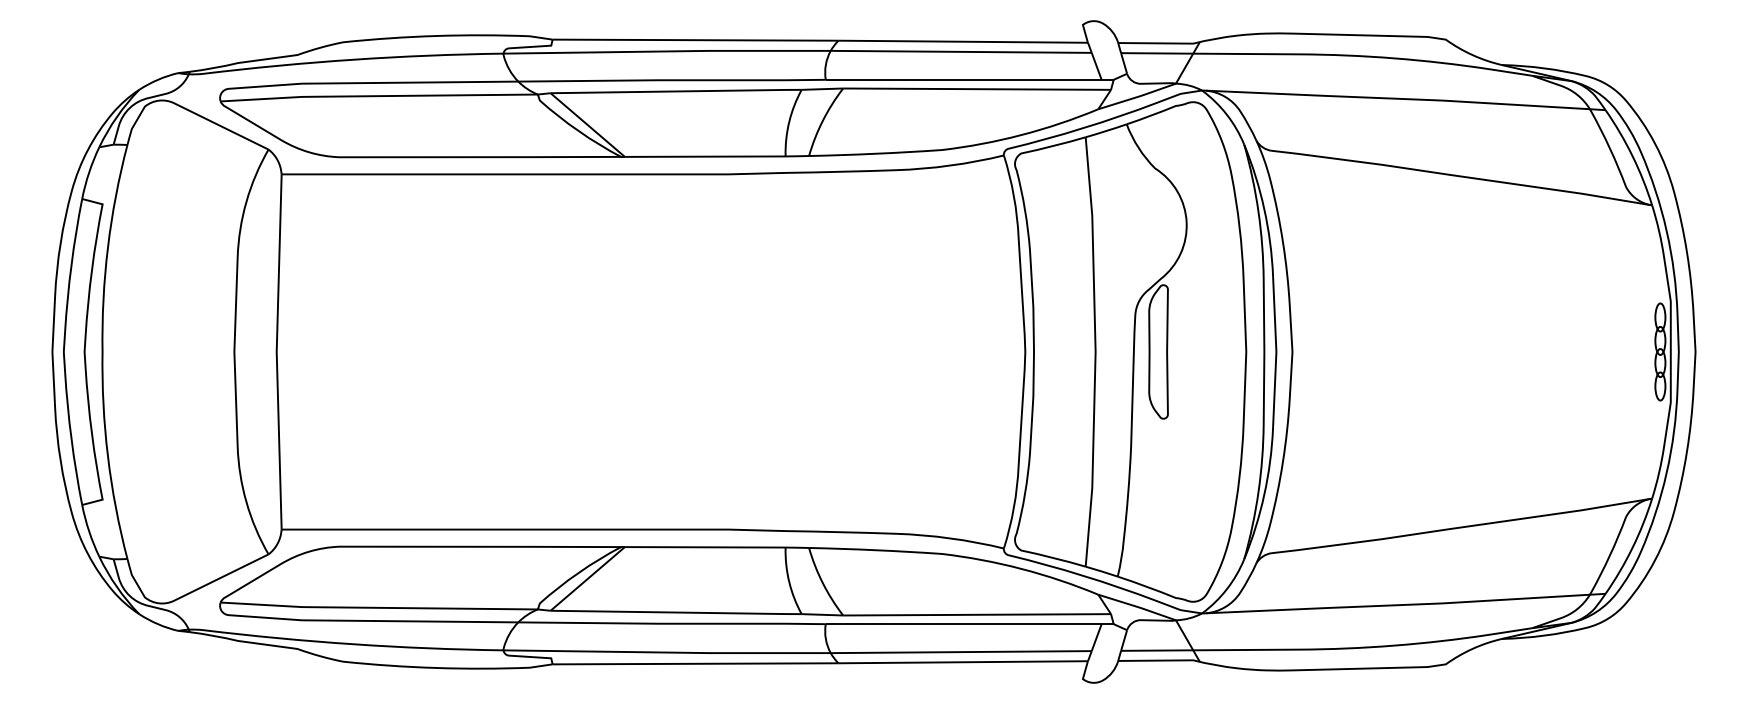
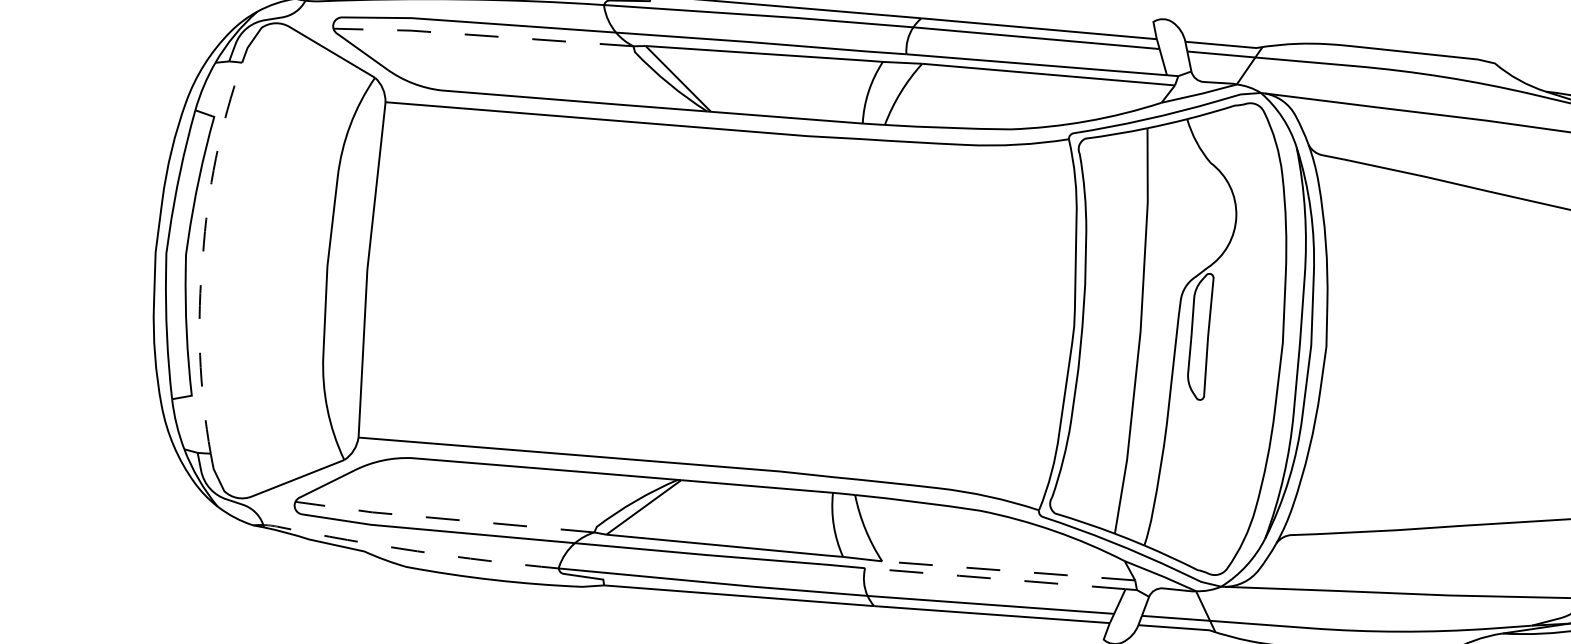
line: (378, 96) -> (482, 36), solid -> dashed
line: (102, 351) -> (202, 255), solid -> dashed
line: (378, 607) -> (444, 518), solid -> dashed
line: (977, 614) -> (1009, 570), solid -> dashed
line: (963, 624) -> (995, 578), solid -> dashed
line: (343, 643) -> (408, 549), solid -> dashed

